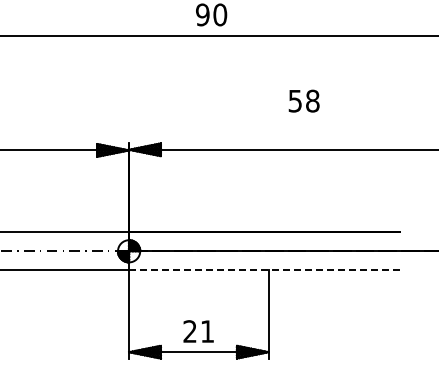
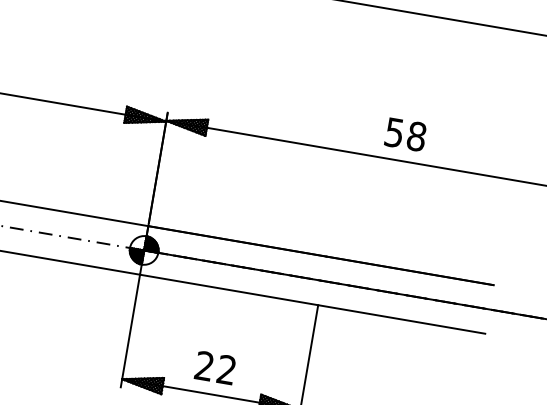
text: (303, 100) -> (405, 133), moved
line: (264, 270) -> (312, 304), dashed -> solid
text: (207, 331) -> (226, 369), 21 -> 22

